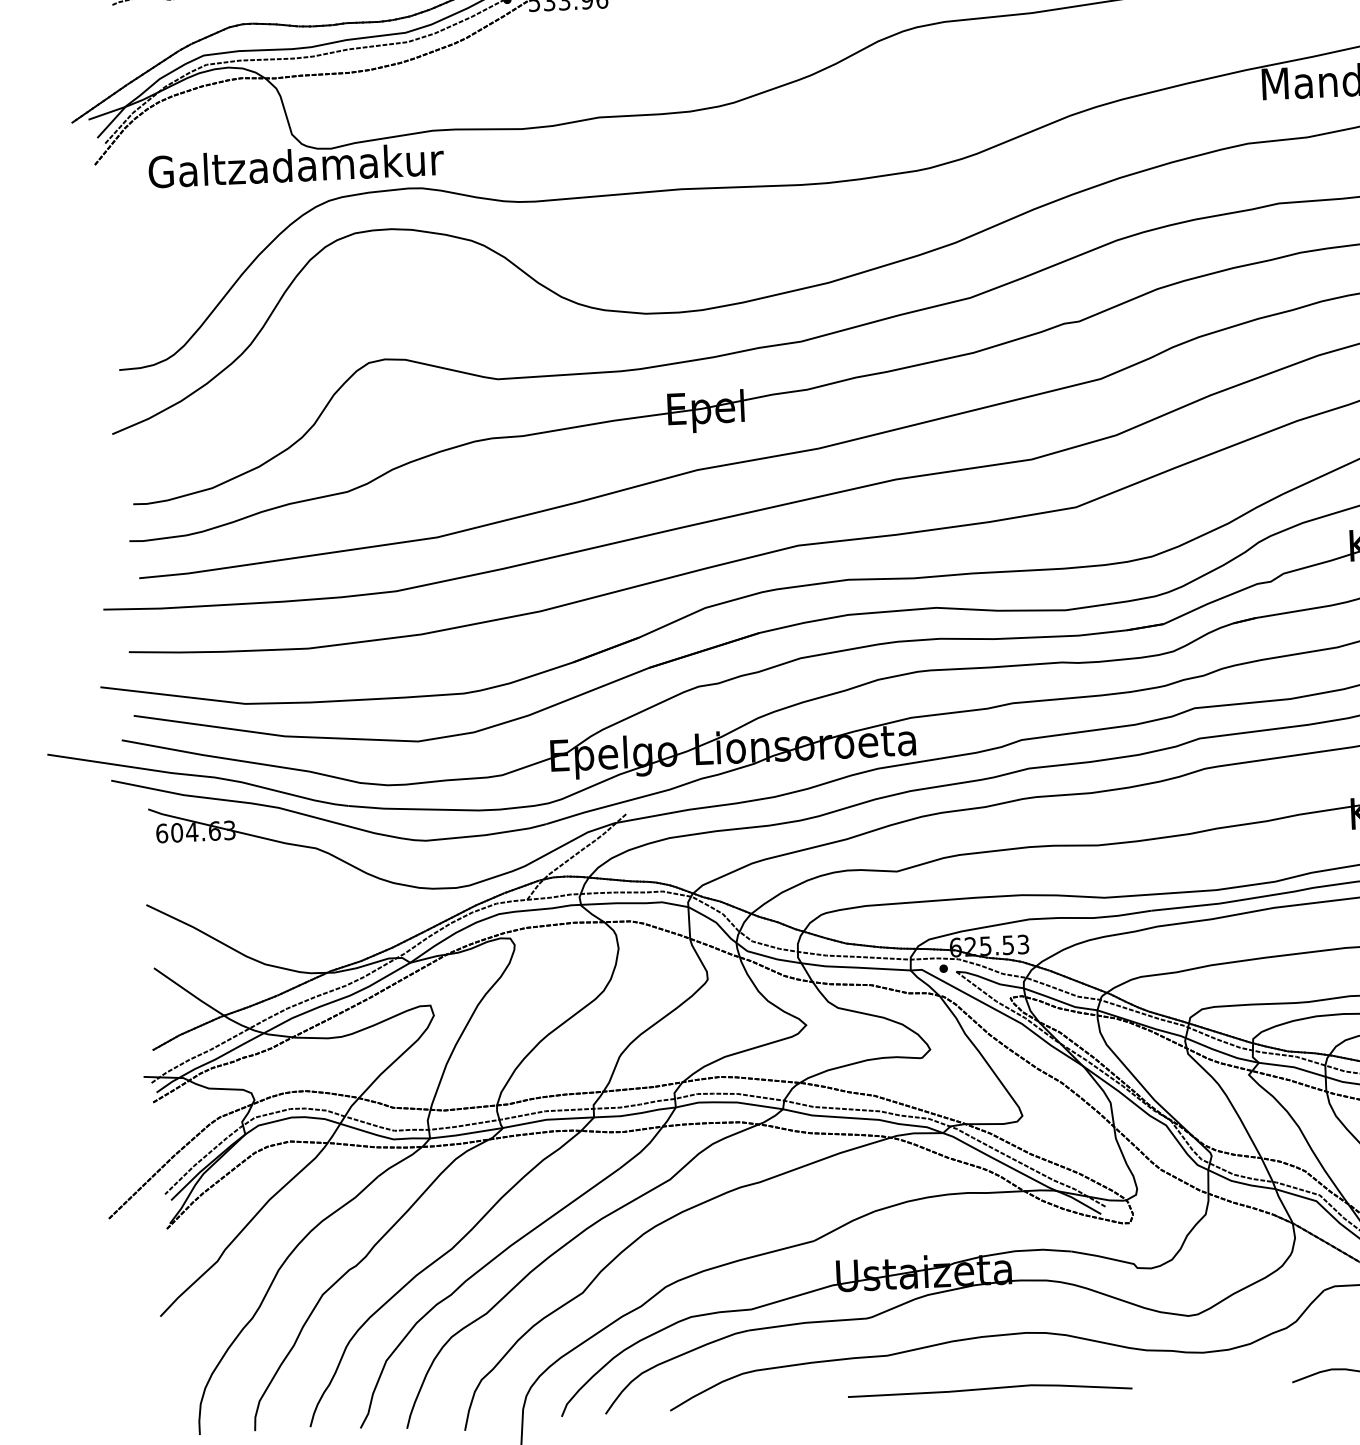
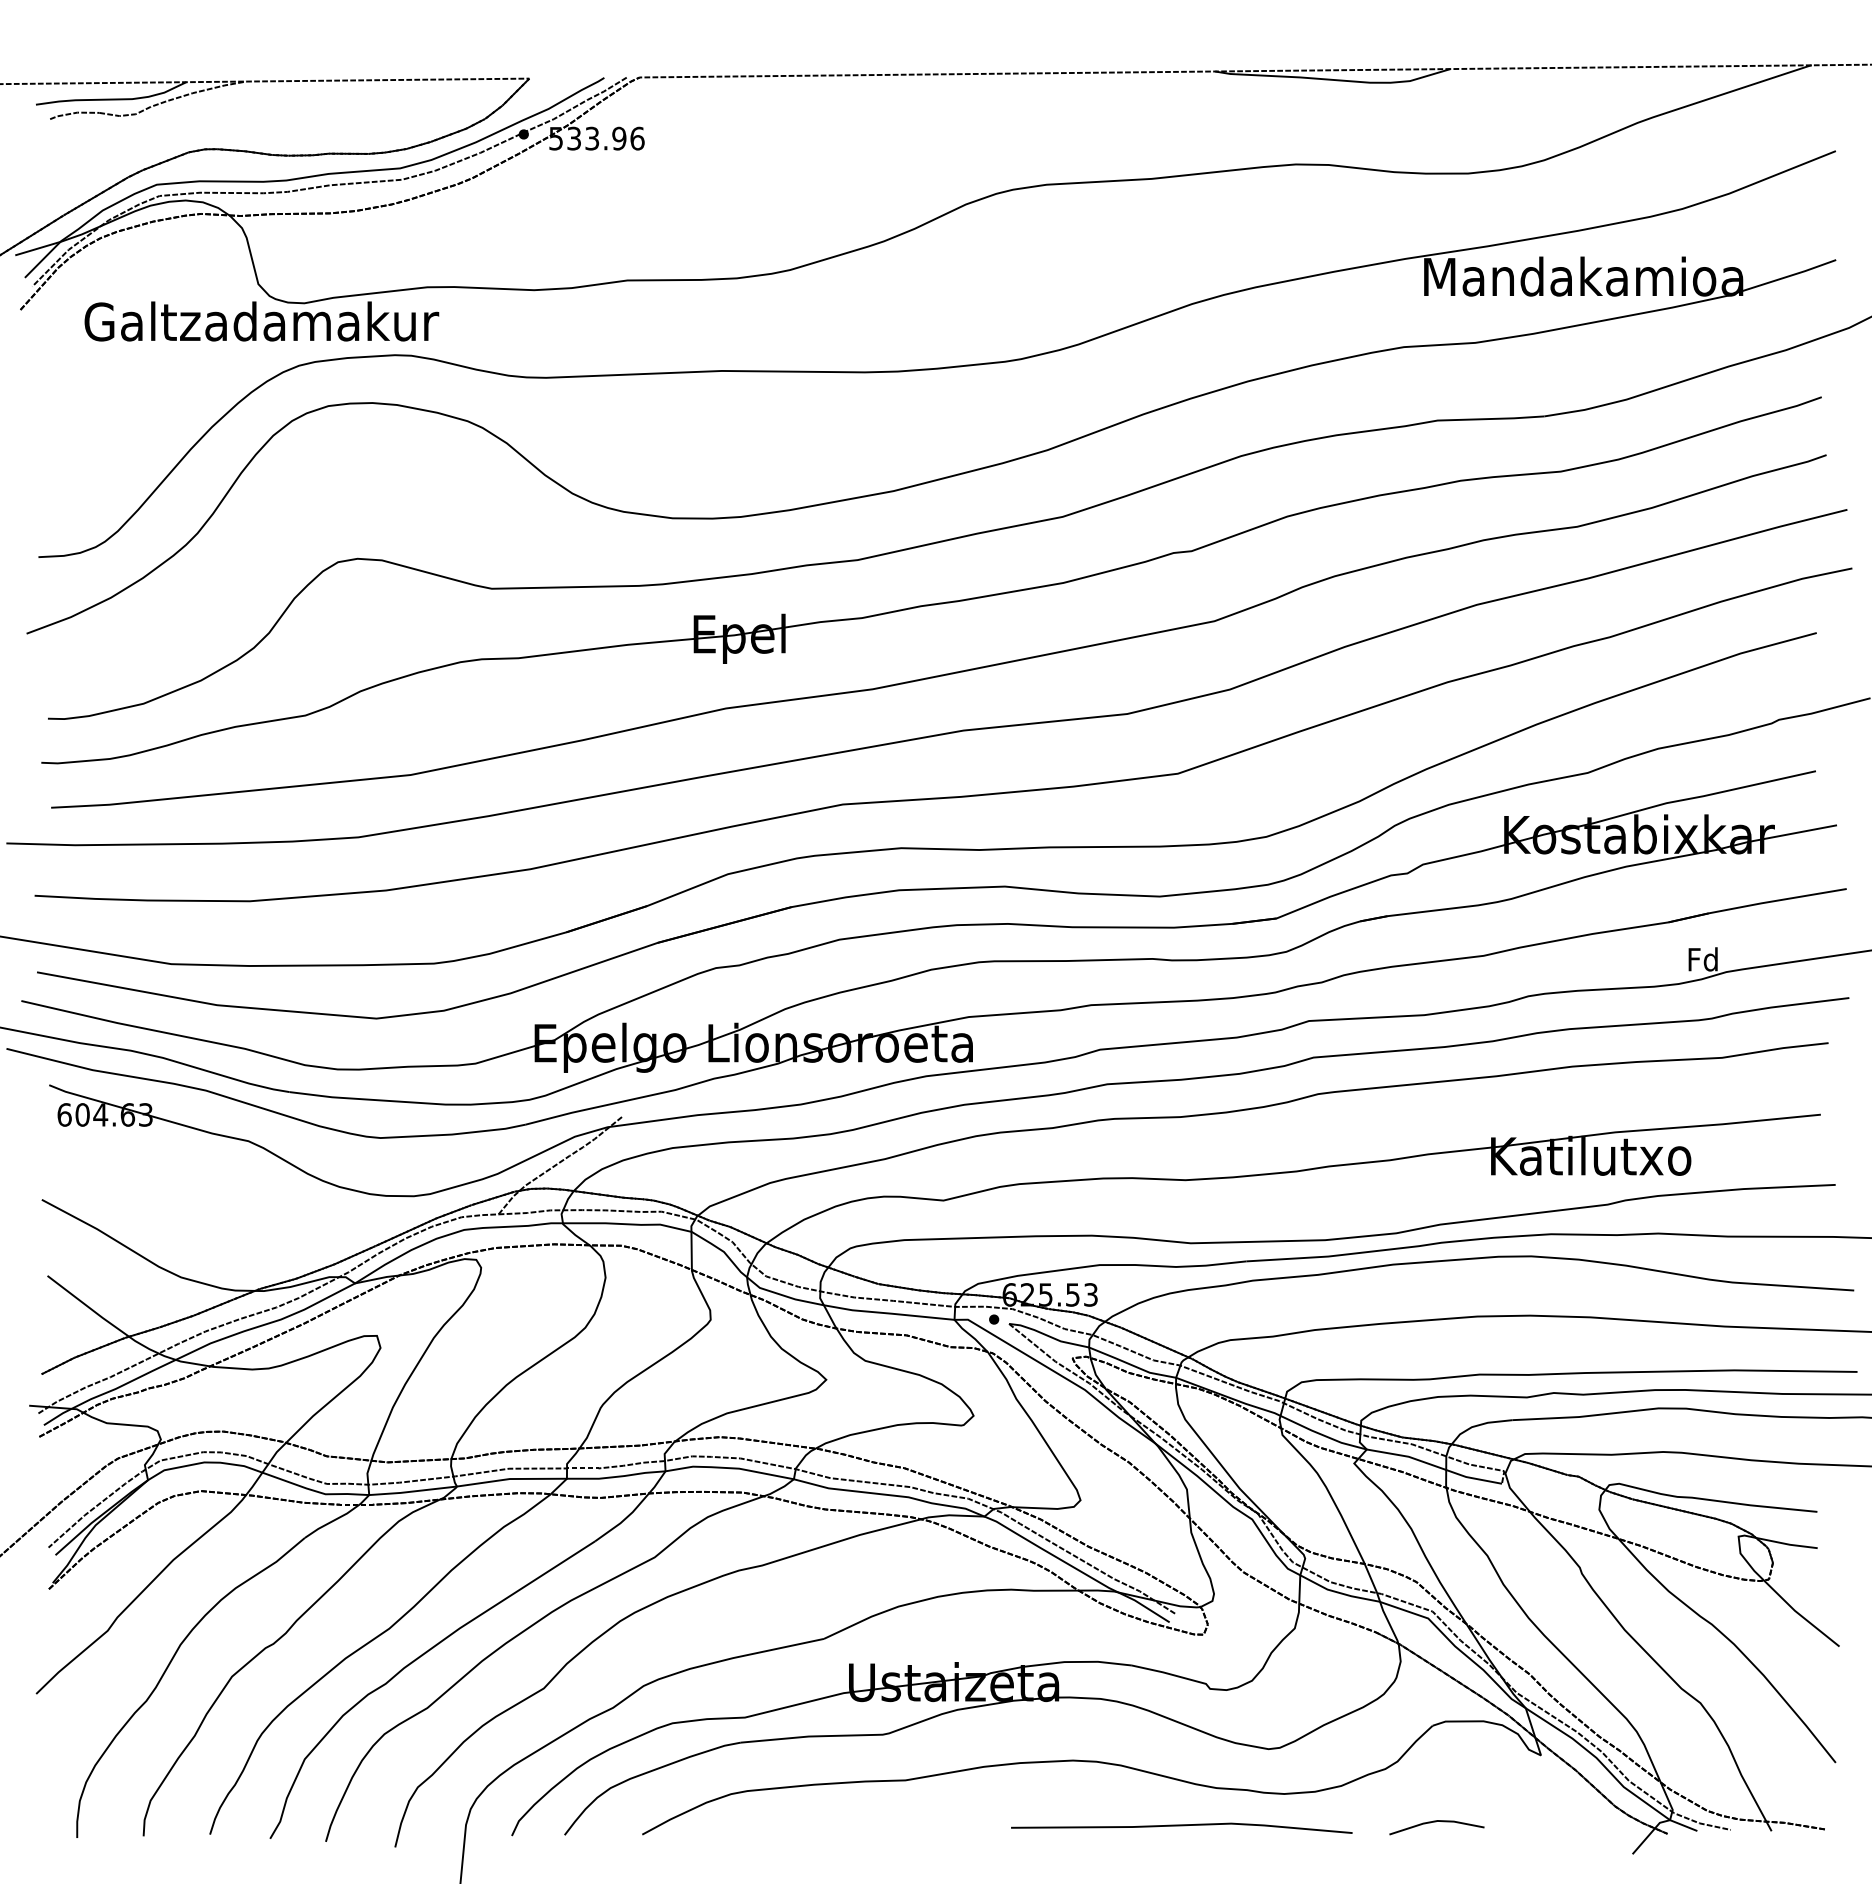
line: (989, 1389) -> (1181, 1826), moved

